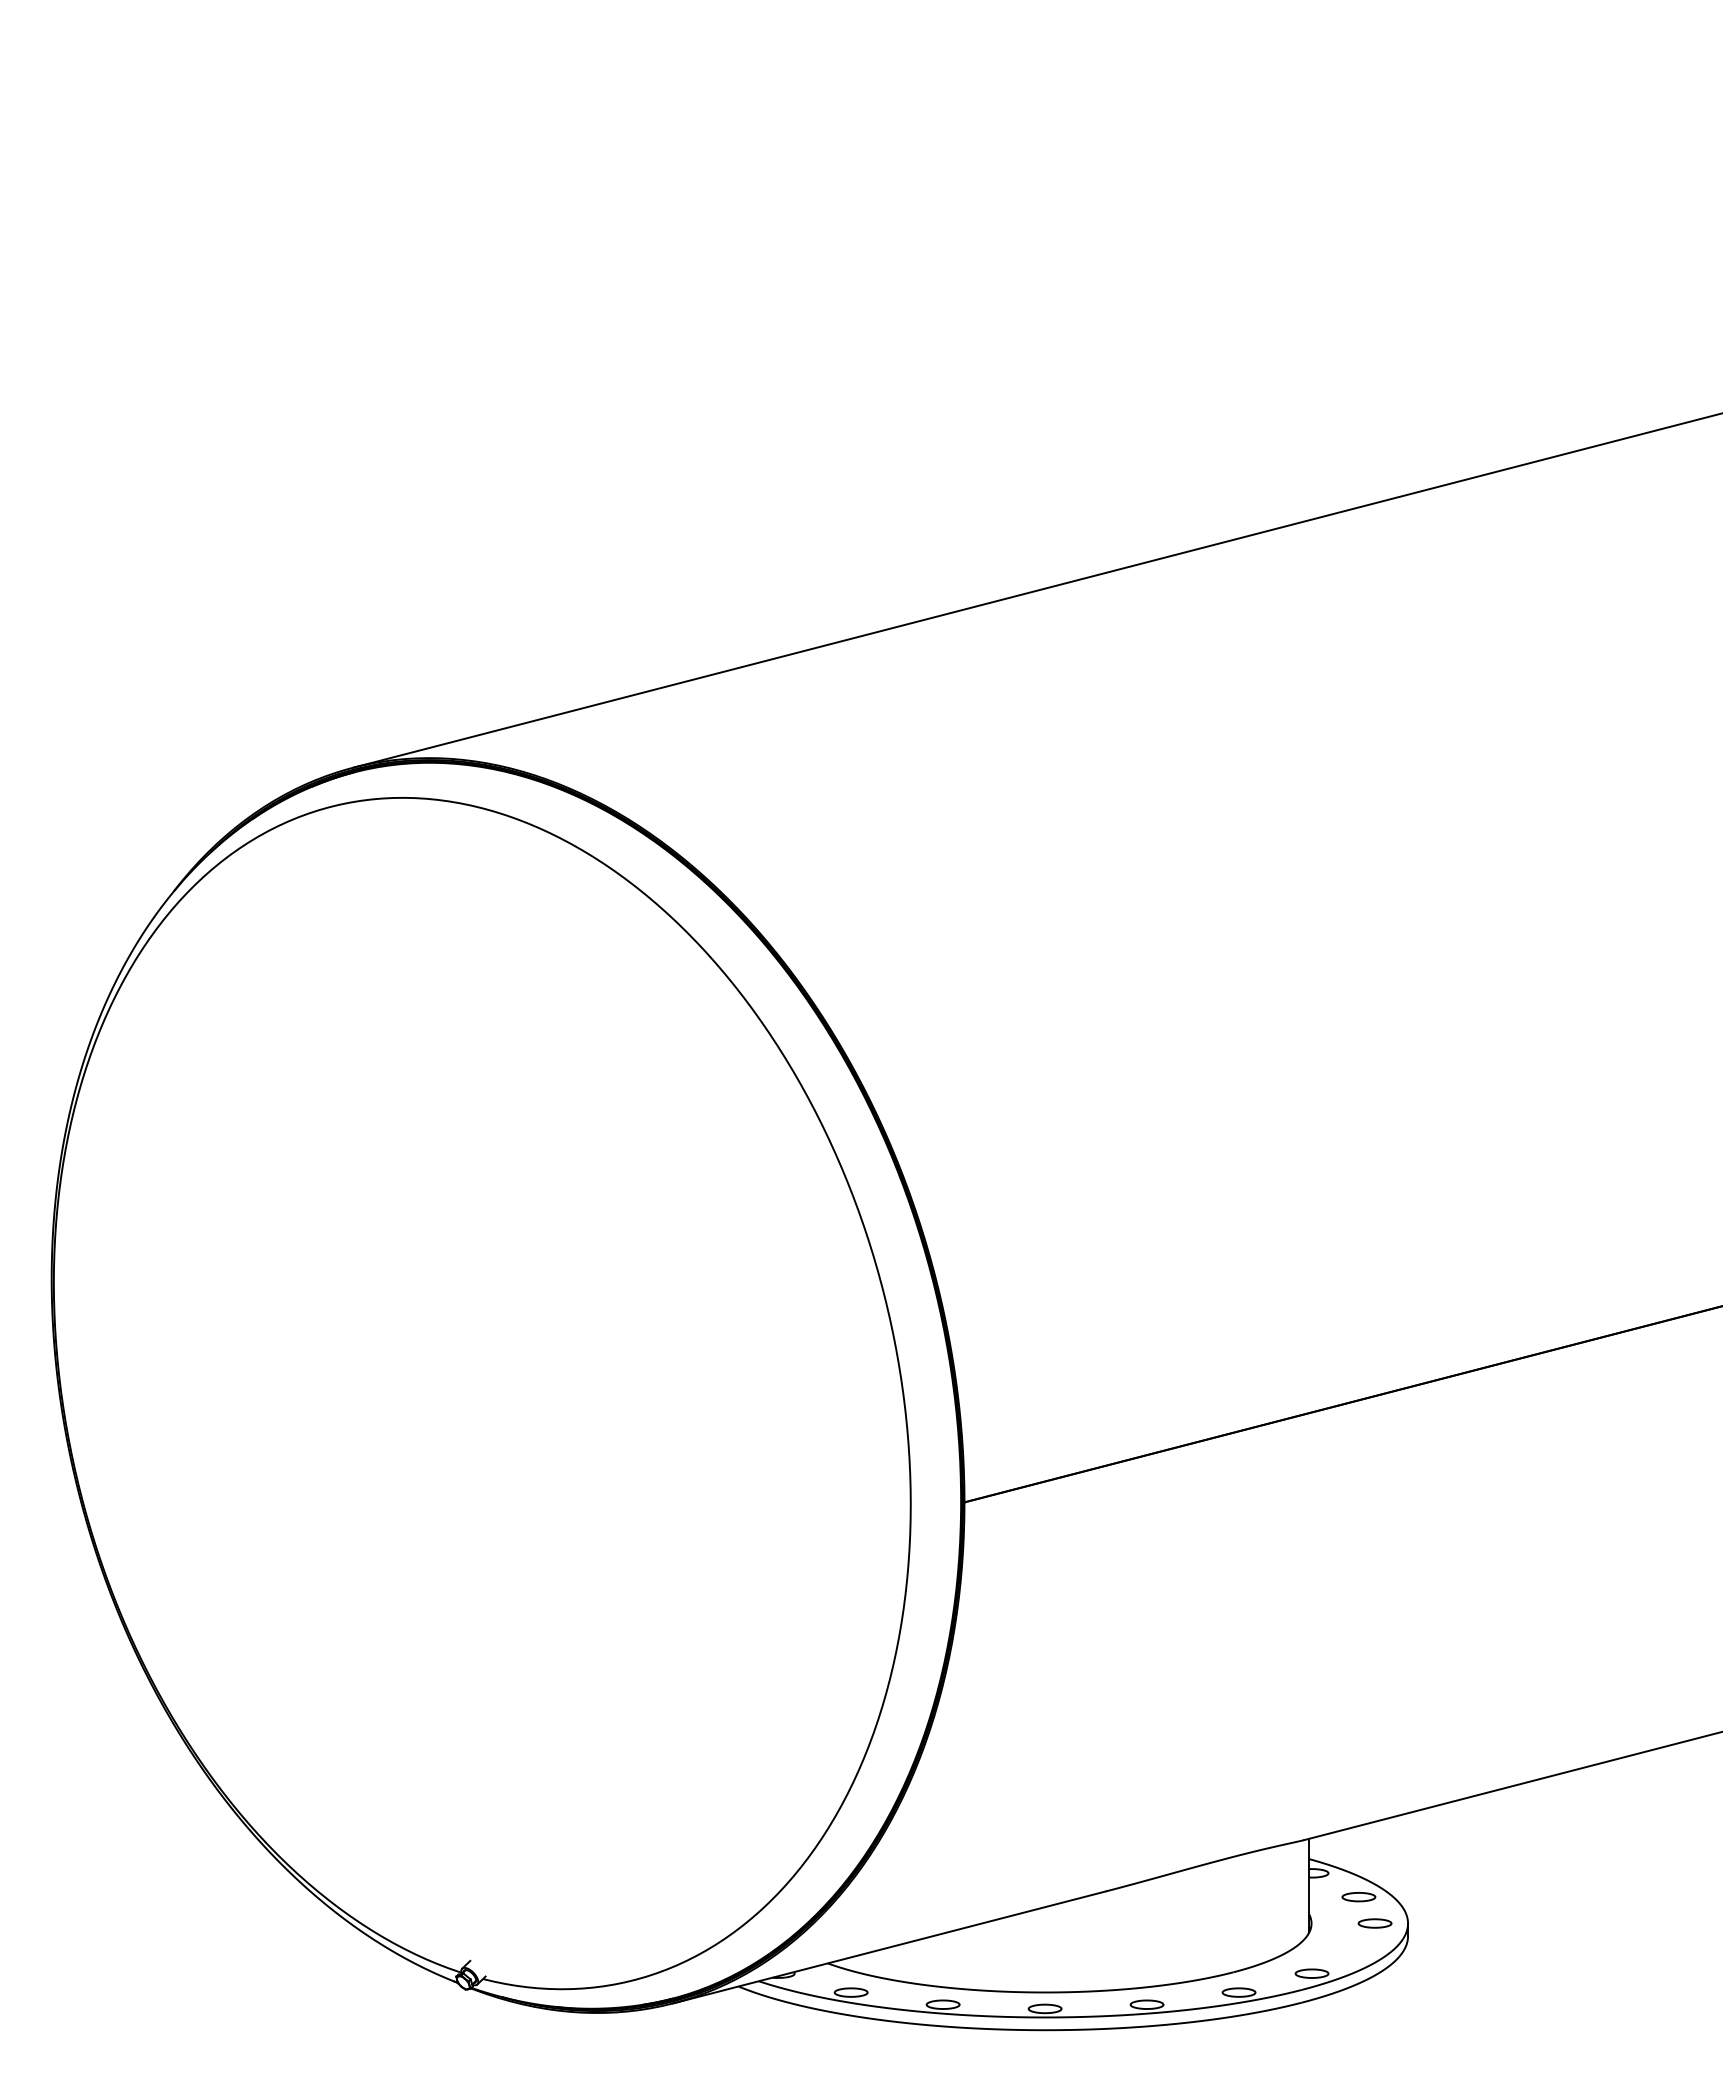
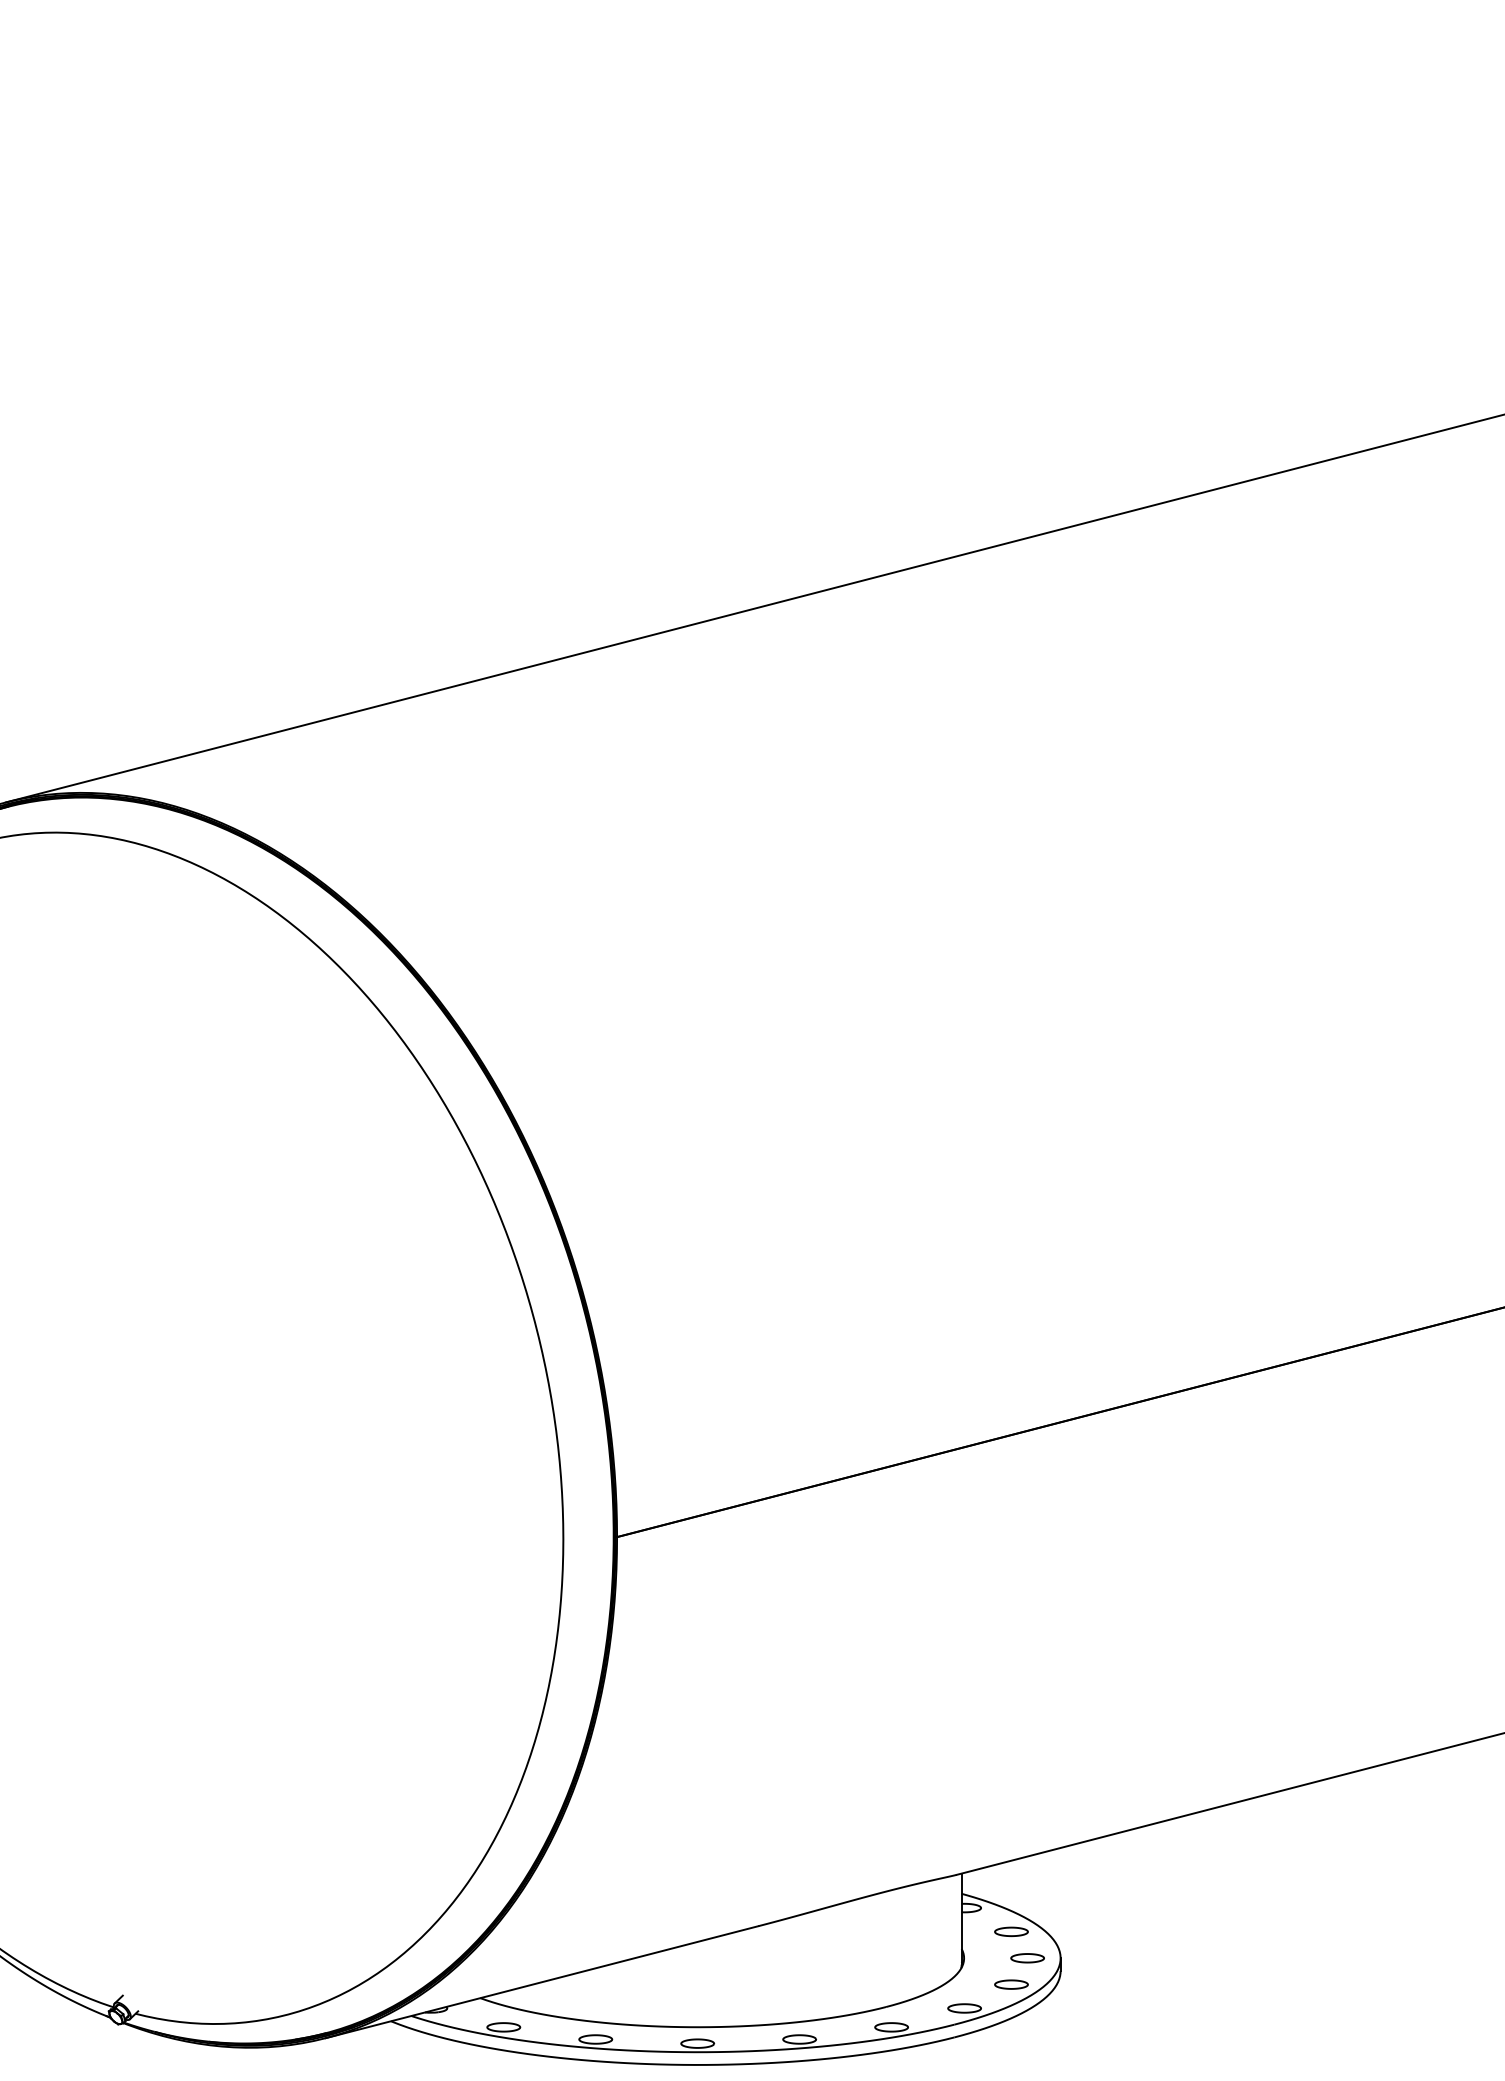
part: (1358, 1949) -> (1011, 1984), added

